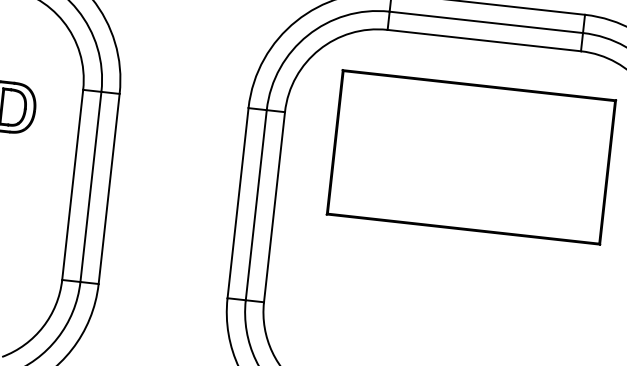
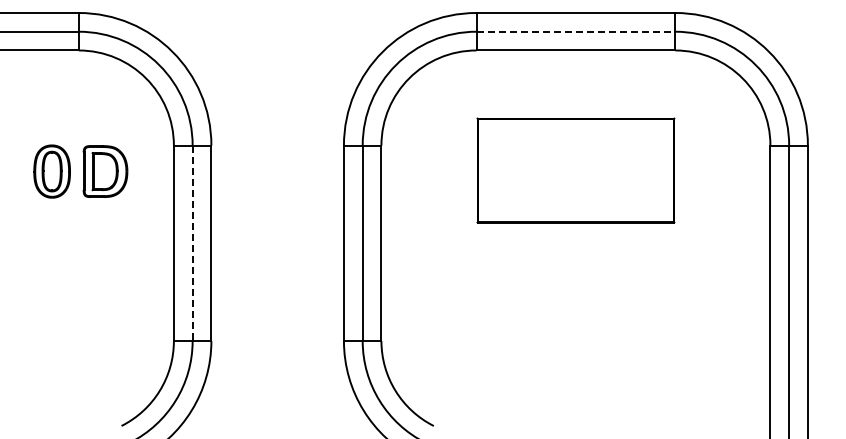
line: (486, 22) -> (576, 31), solid -> dashed
part: (471, 157) -> (575, 170), size x0.7
line: (90, 187) -> (192, 243), solid -> dashed

